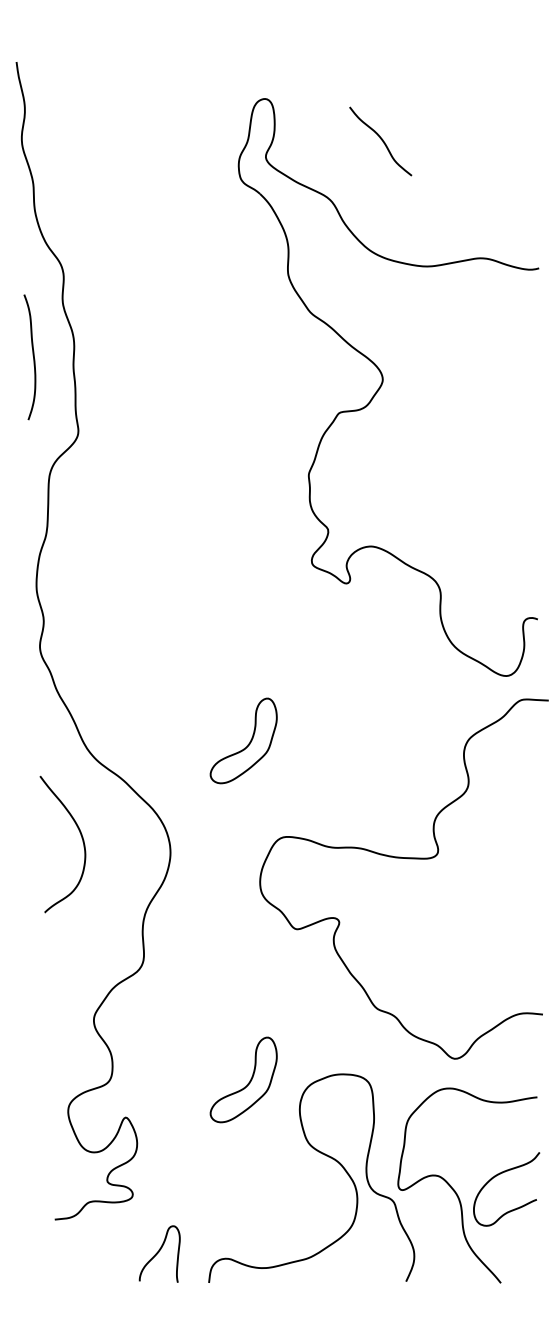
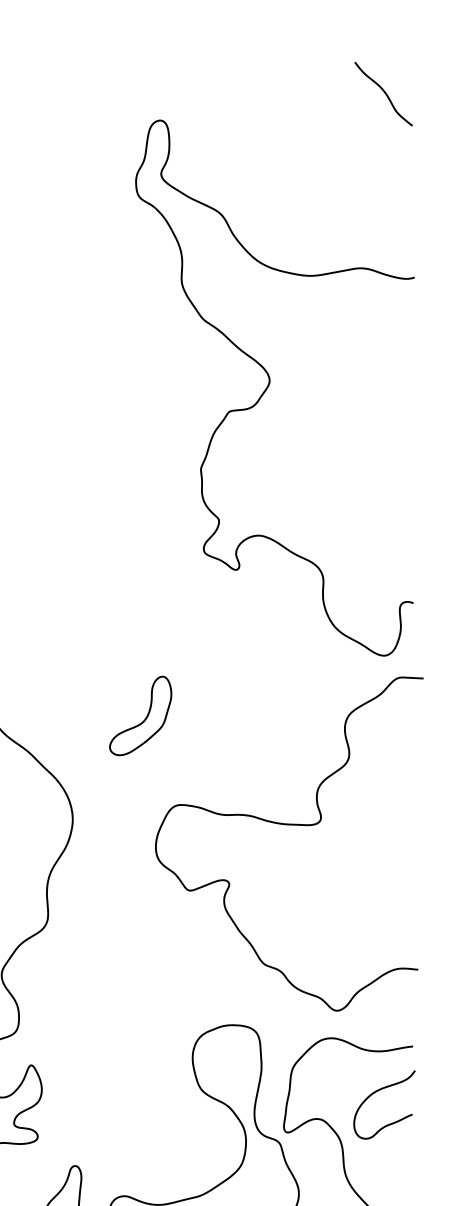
curve: (381, 140) -> (384, 93), moved
part: (243, 1079) -> (140, 1029), removed
curve: (498, 1175) -> (376, 1092), moved

